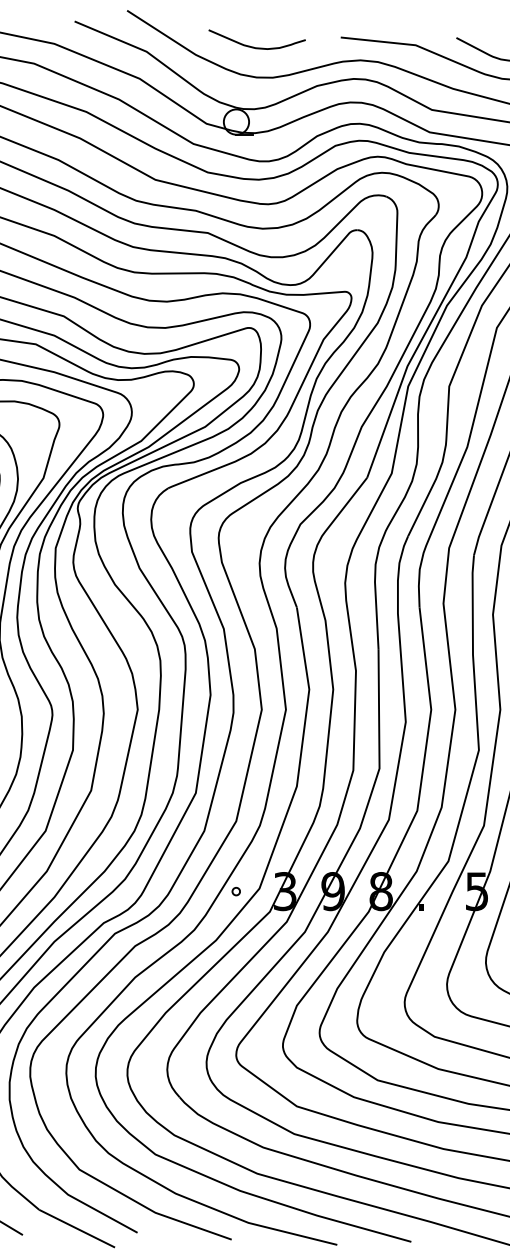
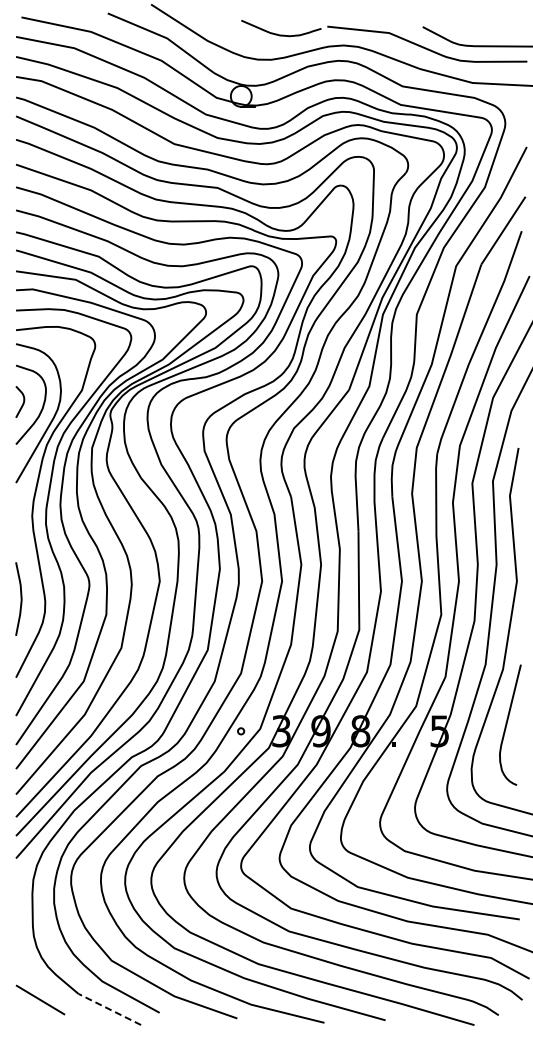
curve: (257, 47) -> (281, 34), moved
line: (76, 1228) -> (109, 1009), solid -> dashed

